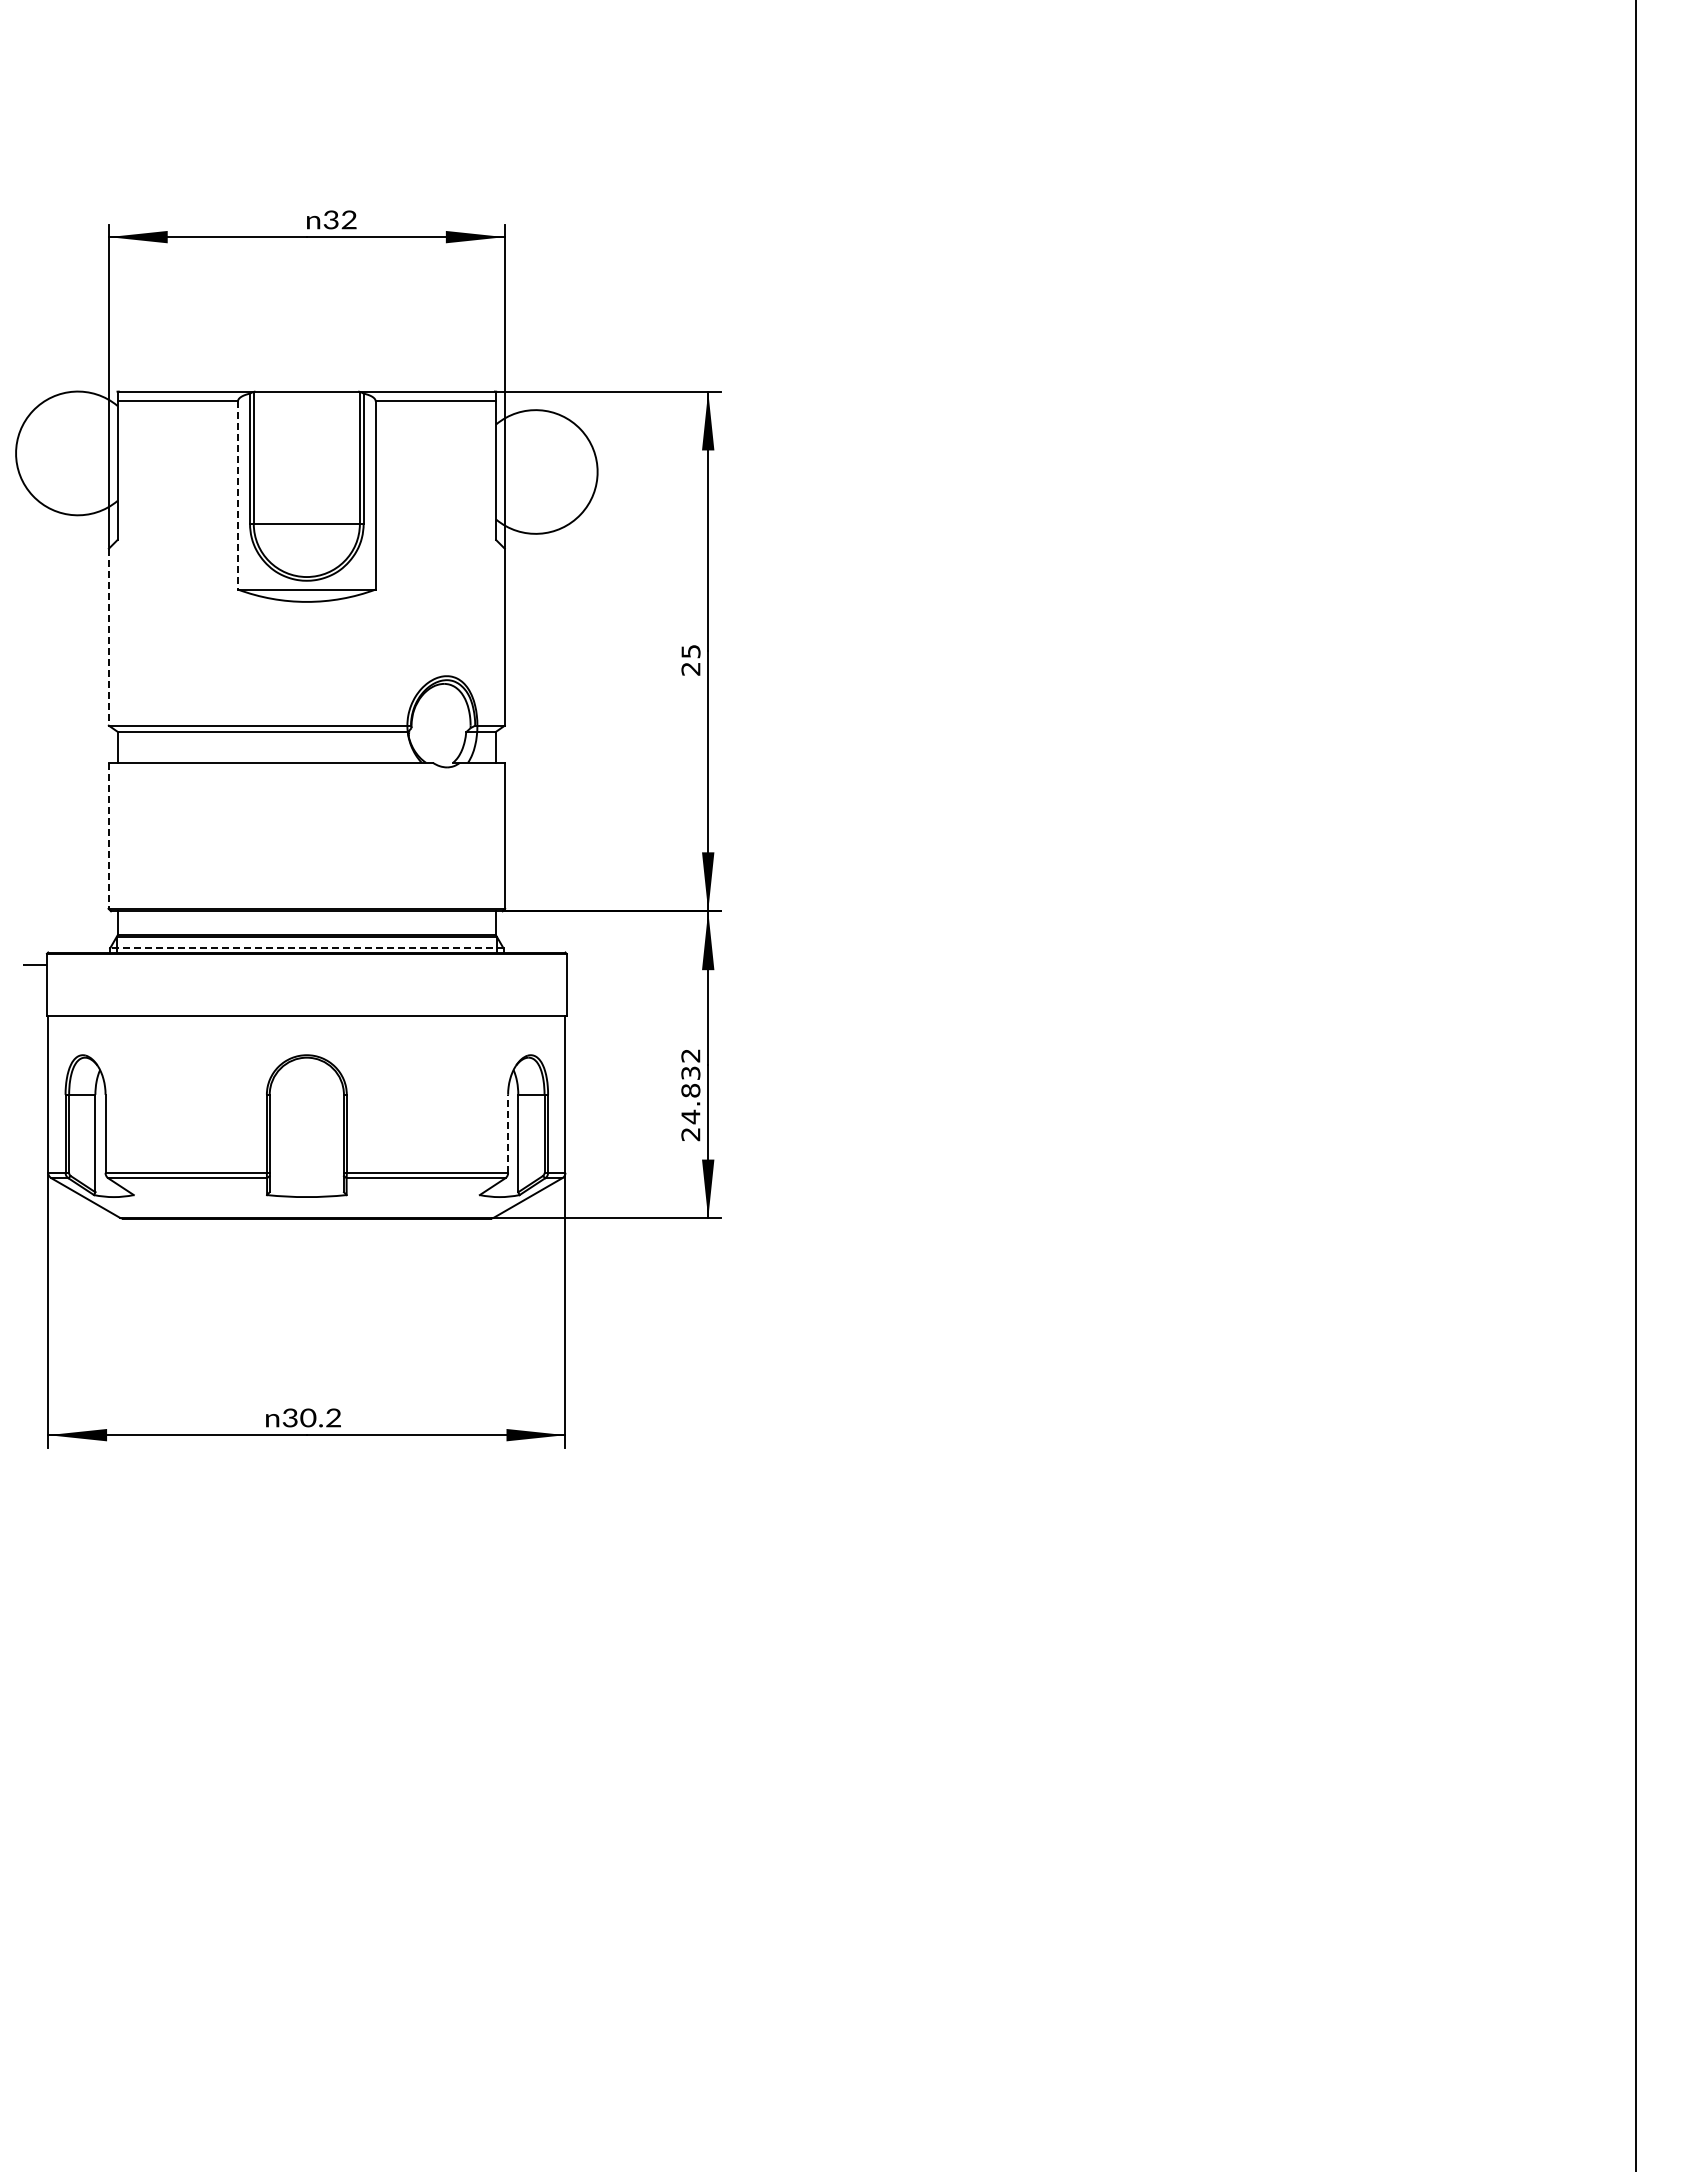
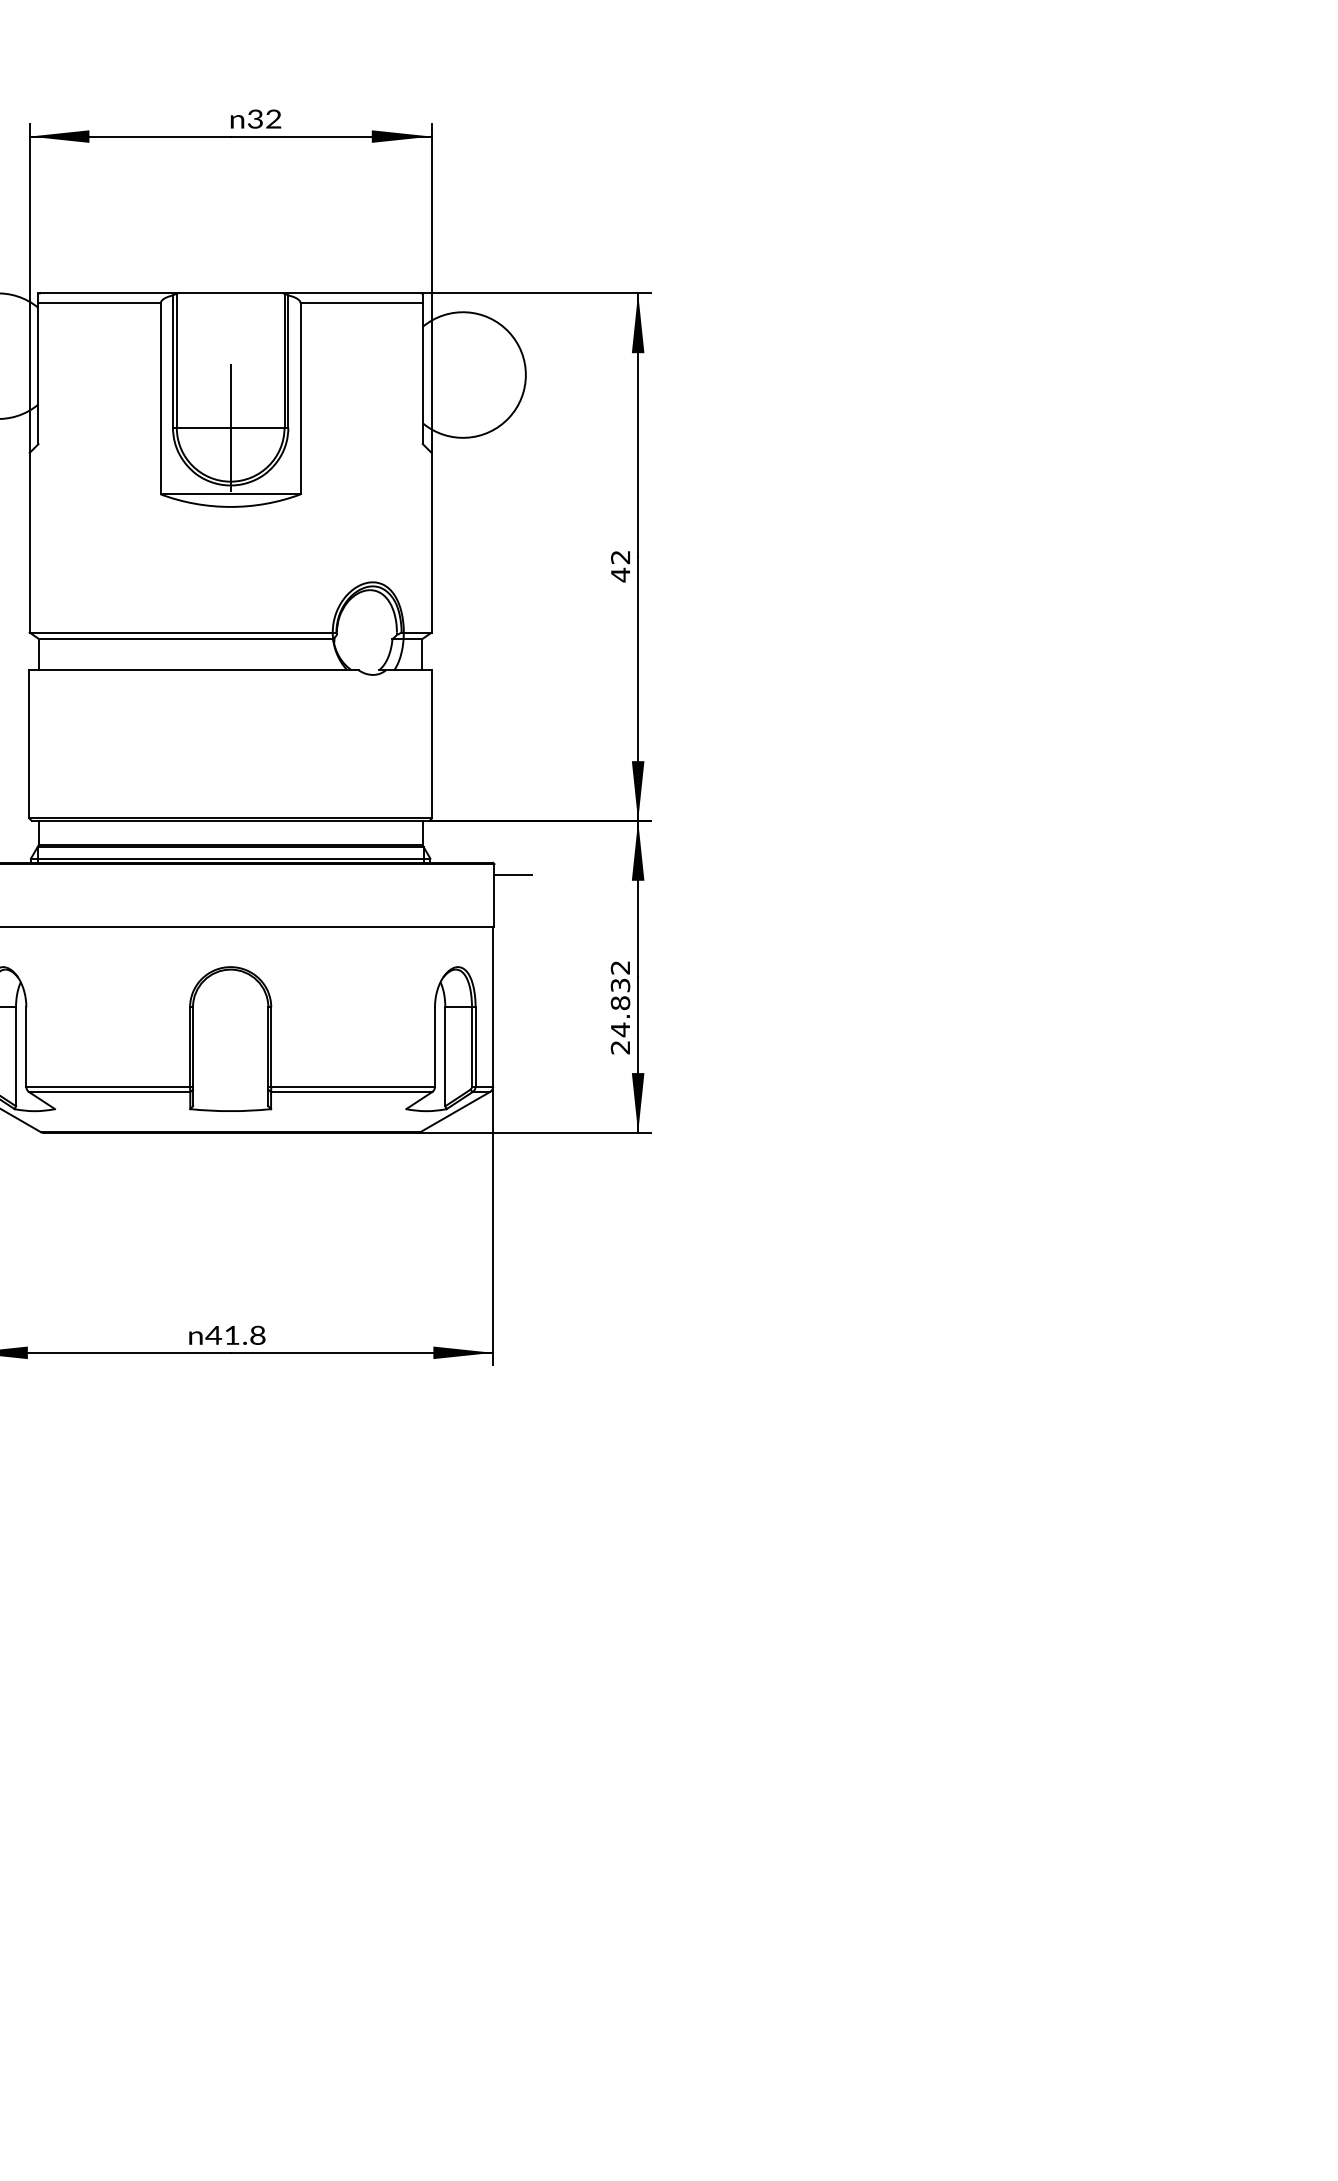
line: (237, 496) -> (160, 399), dashed -> solid
line: (306, 523) -> (230, 427), added
line: (108, 637) -> (29, 543), dashed -> solid
text: (690, 660) -> (620, 566), 25 -> 42
line: (108, 836) -> (29, 745), dashed -> solid
line: (306, 948) -> (230, 858), dashed -> solid
line: (585, 964) -> (513, 875), added
line: (508, 1133) -> (435, 1046), dashed -> solid
text: (311, 1417) -> (235, 1334), 30.2 -> 41.8

